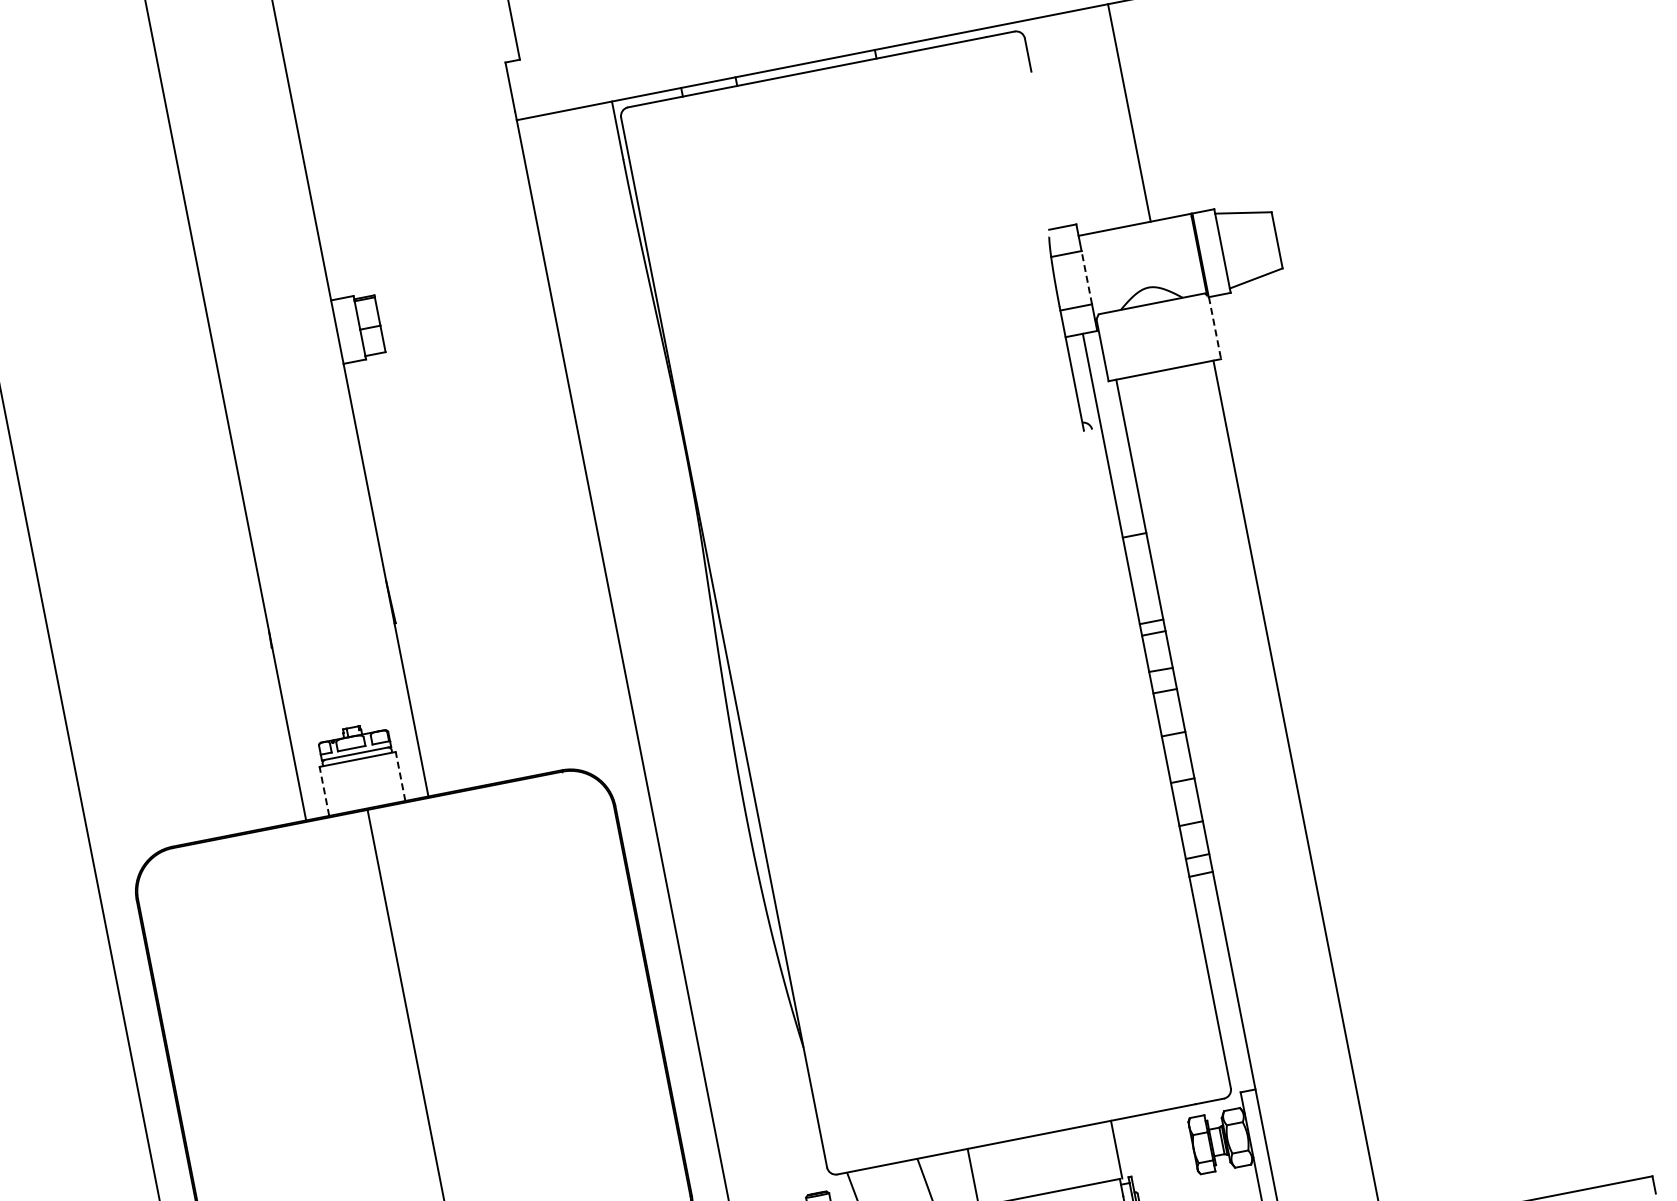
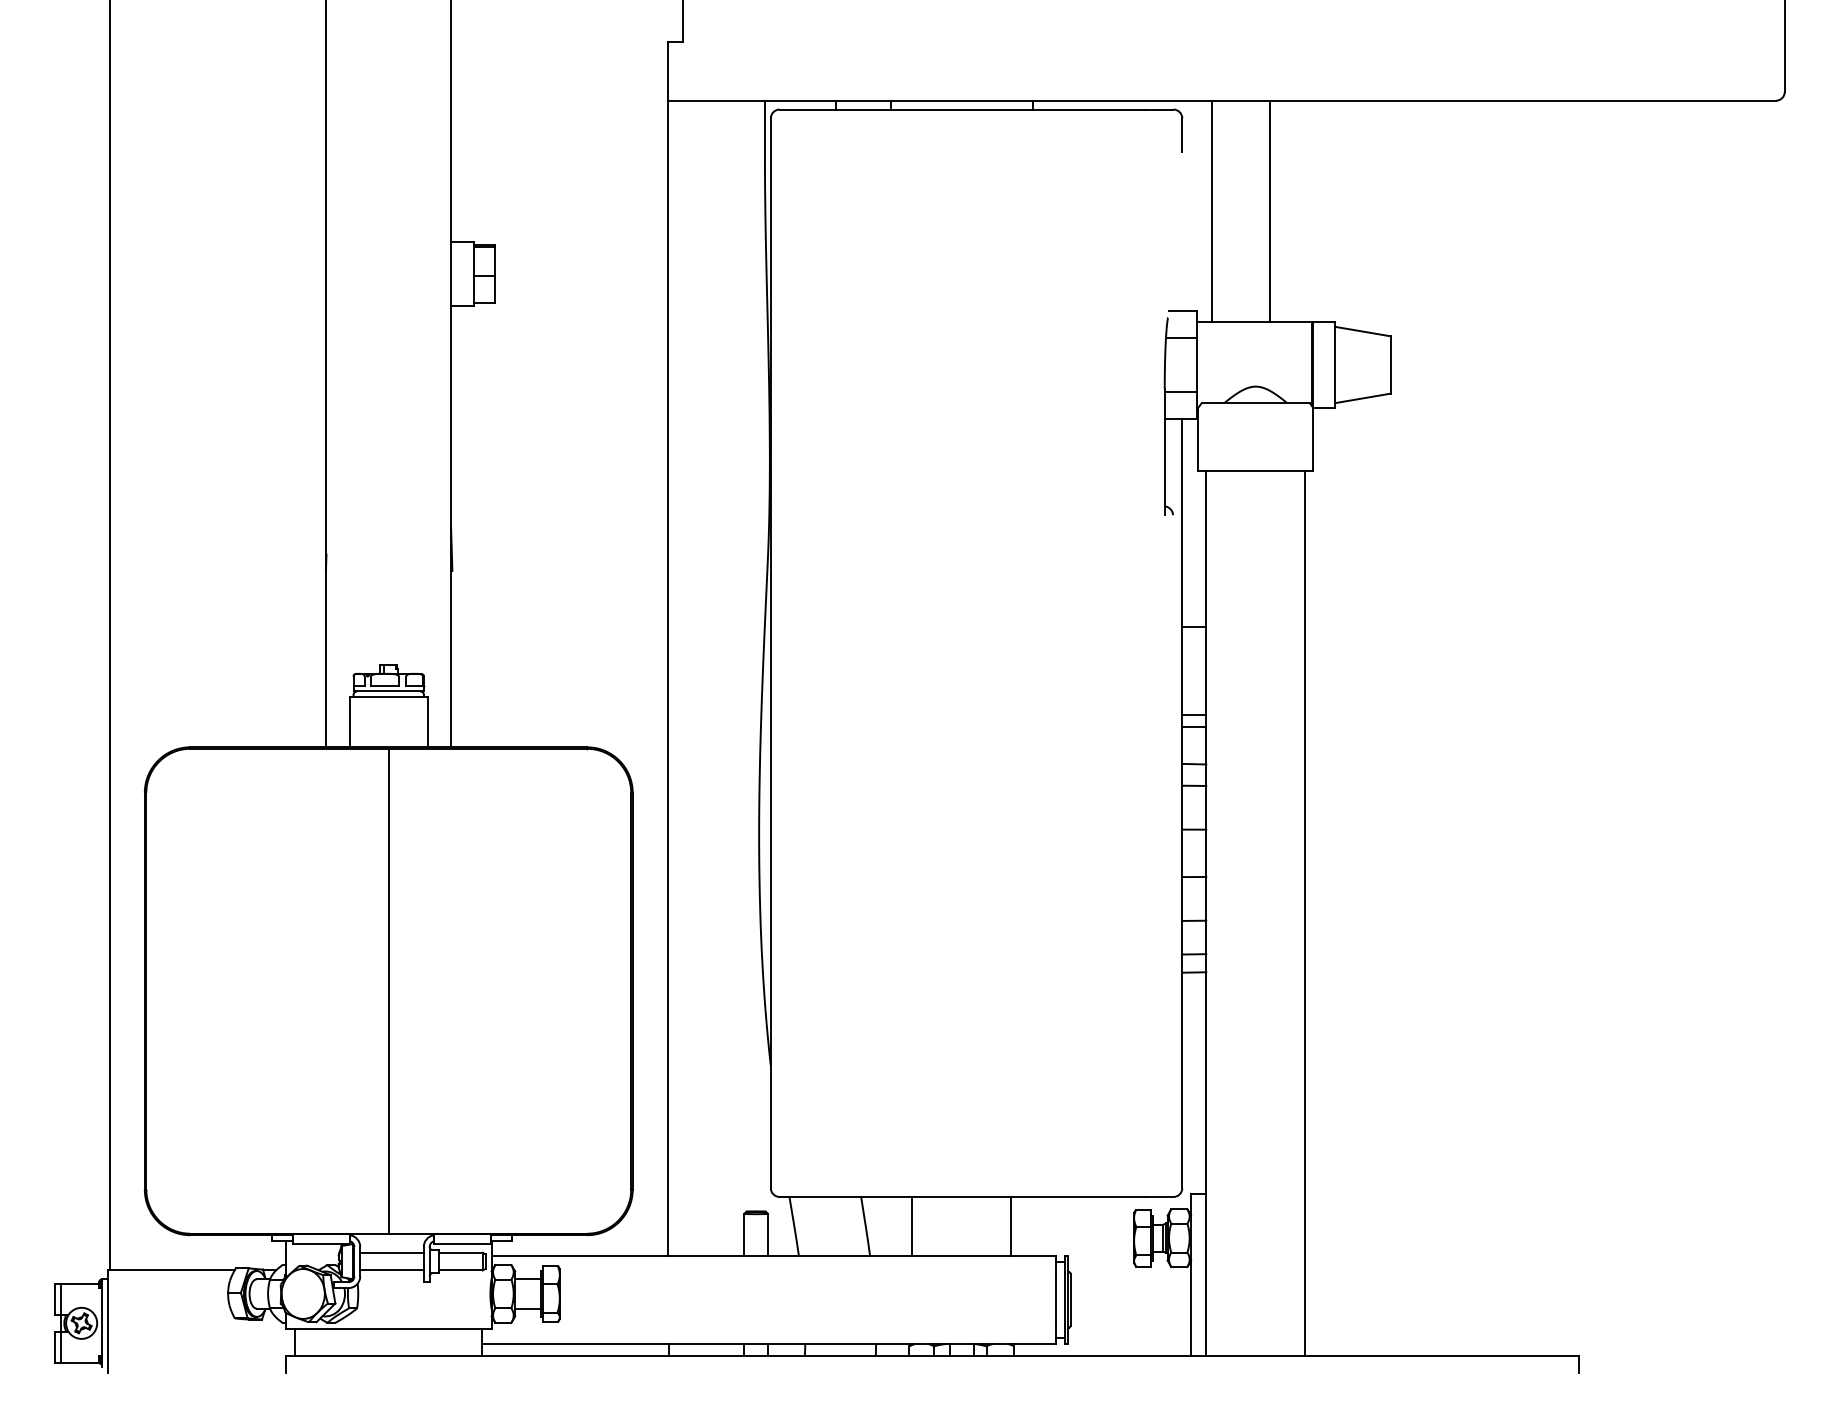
line: (1071, 124) -> (1211, 211), added
line: (1087, 277) -> (1197, 364), dashed -> solid
line: (1215, 328) -> (1313, 439), dashed -> solid
line: (400, 776) -> (427, 722), dashed -> solid
line: (323, 791) -> (349, 722), dashed -> solid
line: (1116, 1148) -> (1011, 1225), moved

